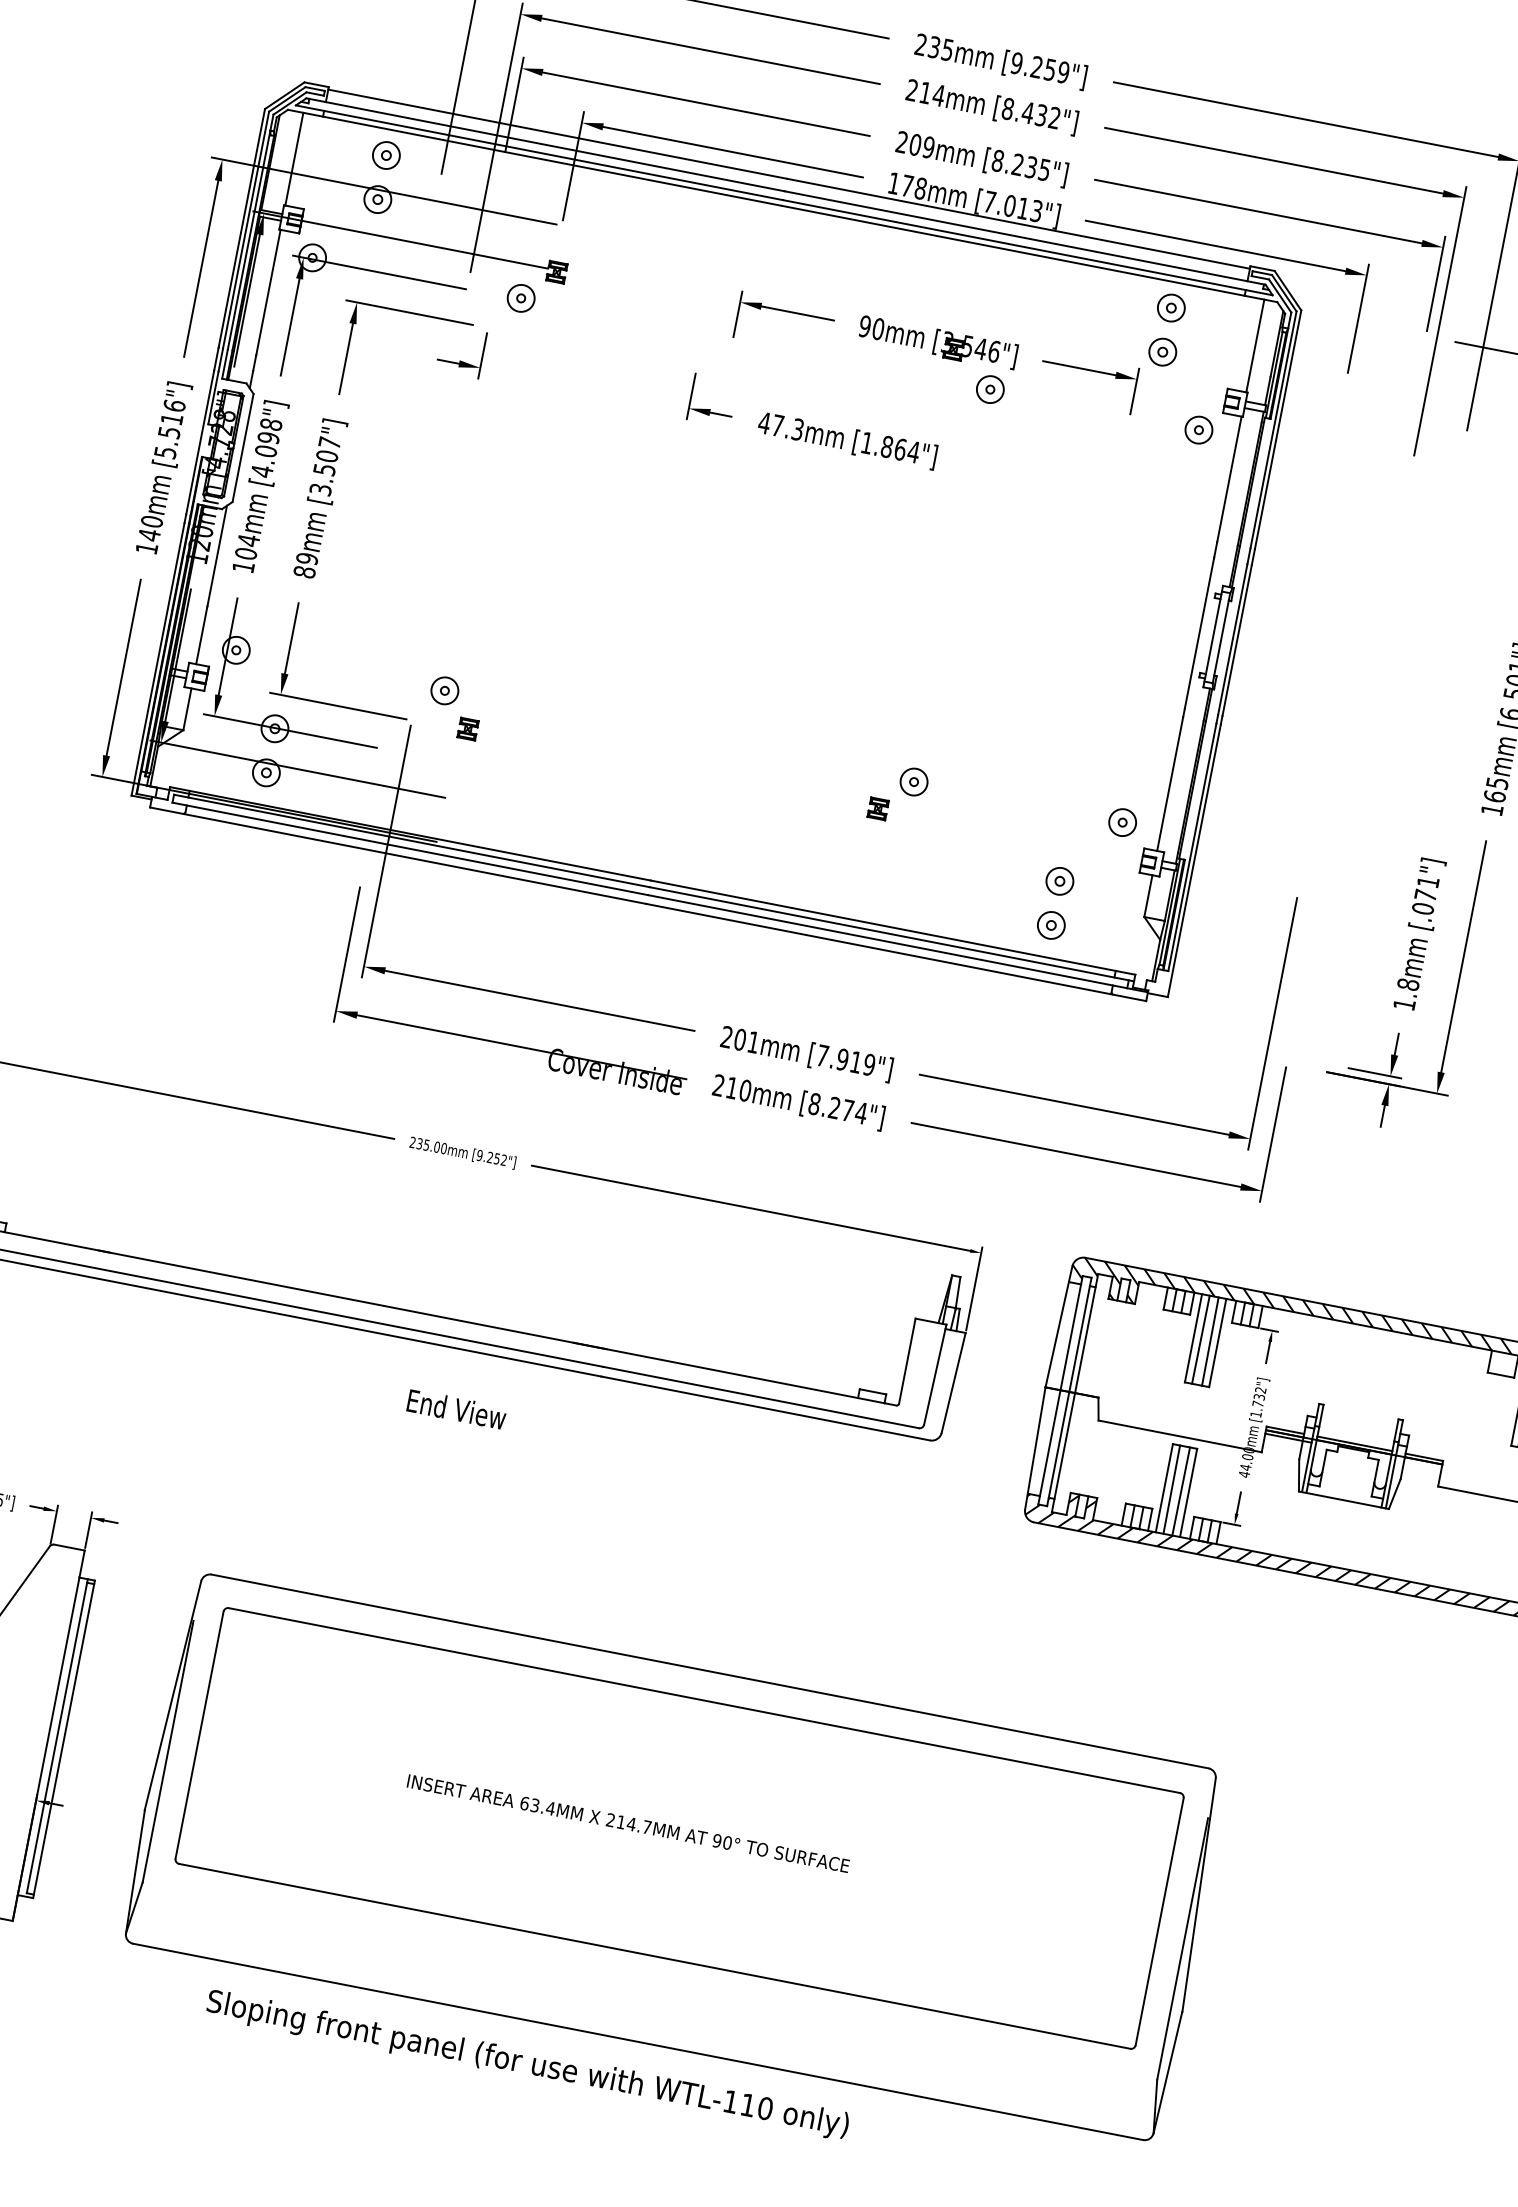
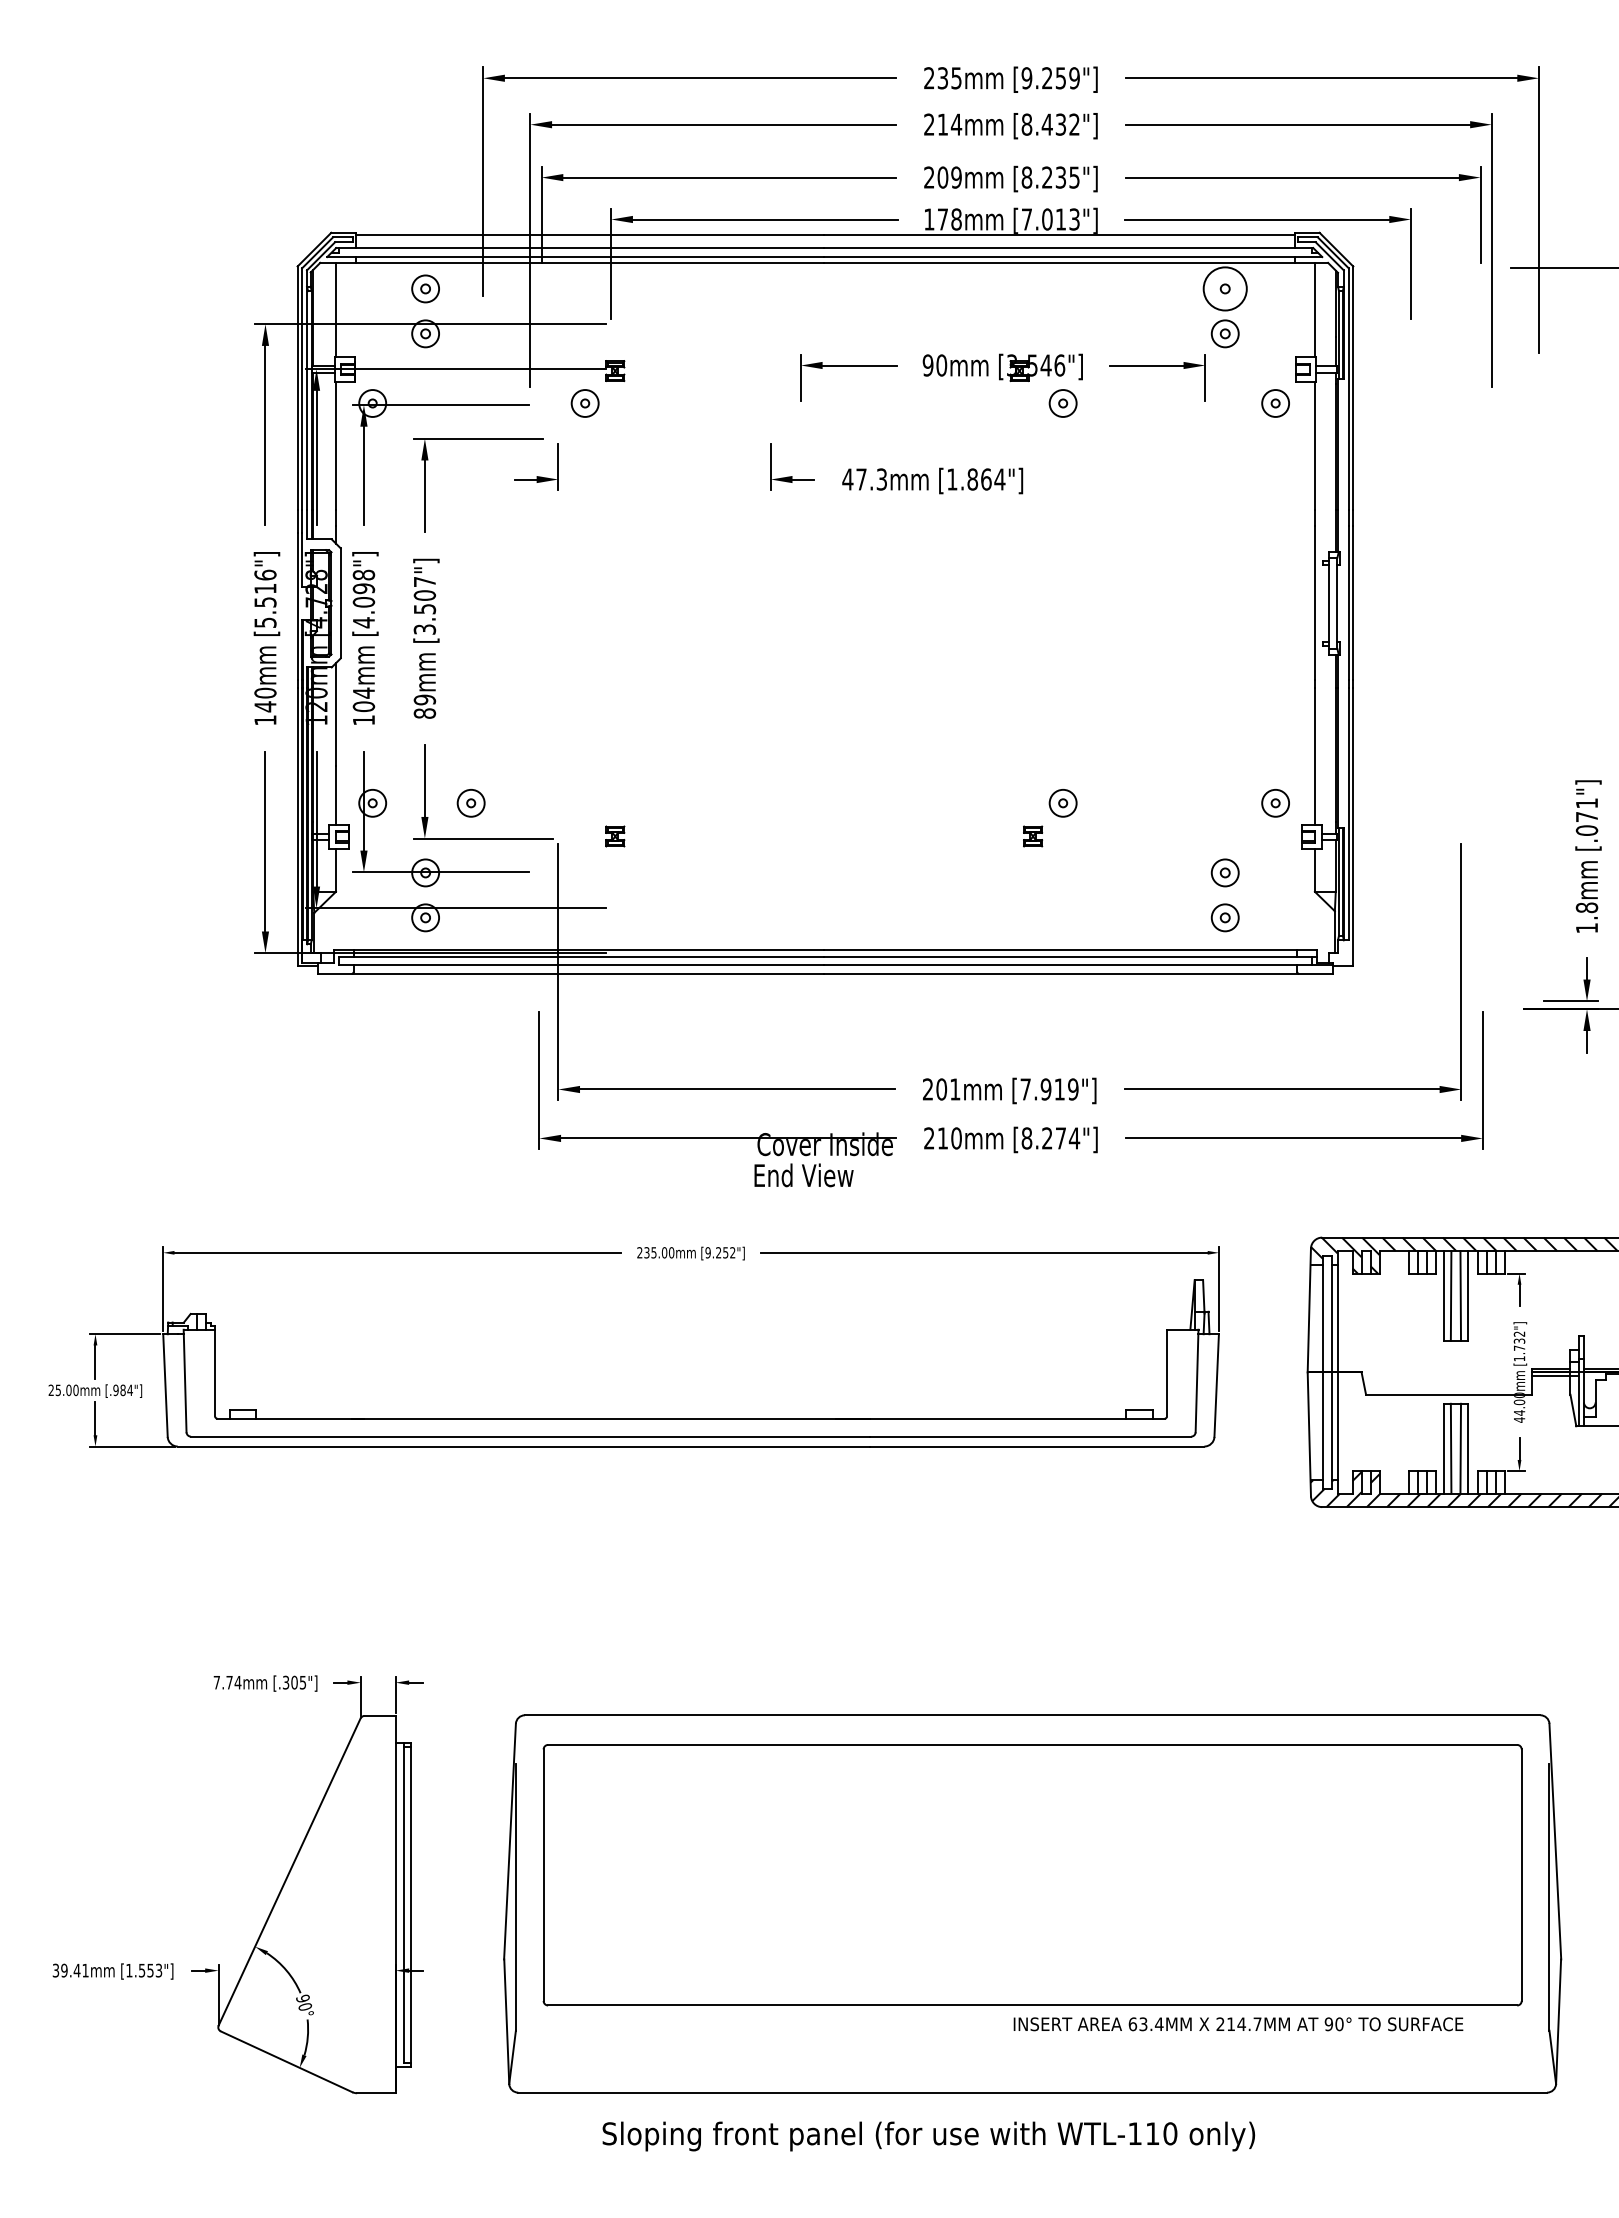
circle: (1170, 307) -> (1224, 288), size x1.6
part: (444, 690) -> (470, 803), moved
text: (456, 1409) -> (803, 1175), moved
text: (628, 1823) -> (1238, 2024), moved

